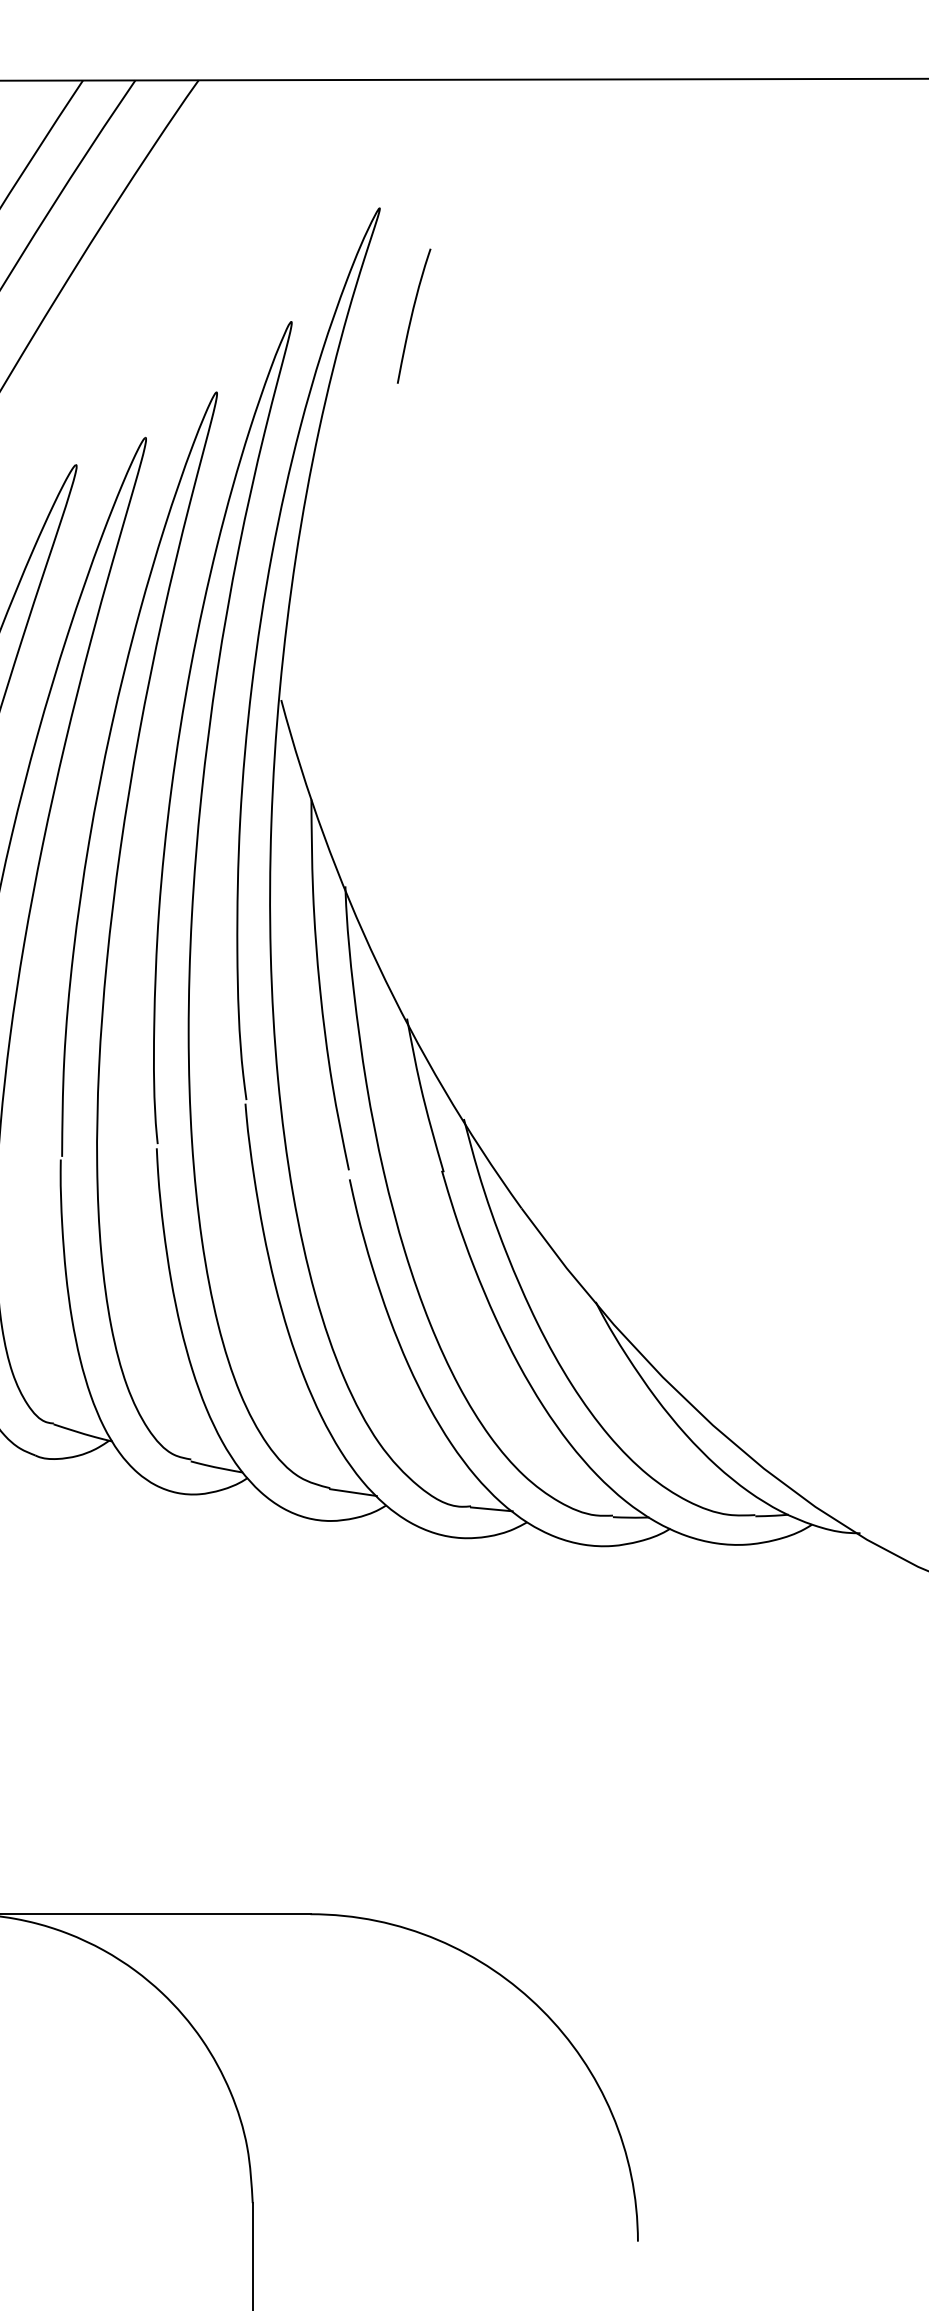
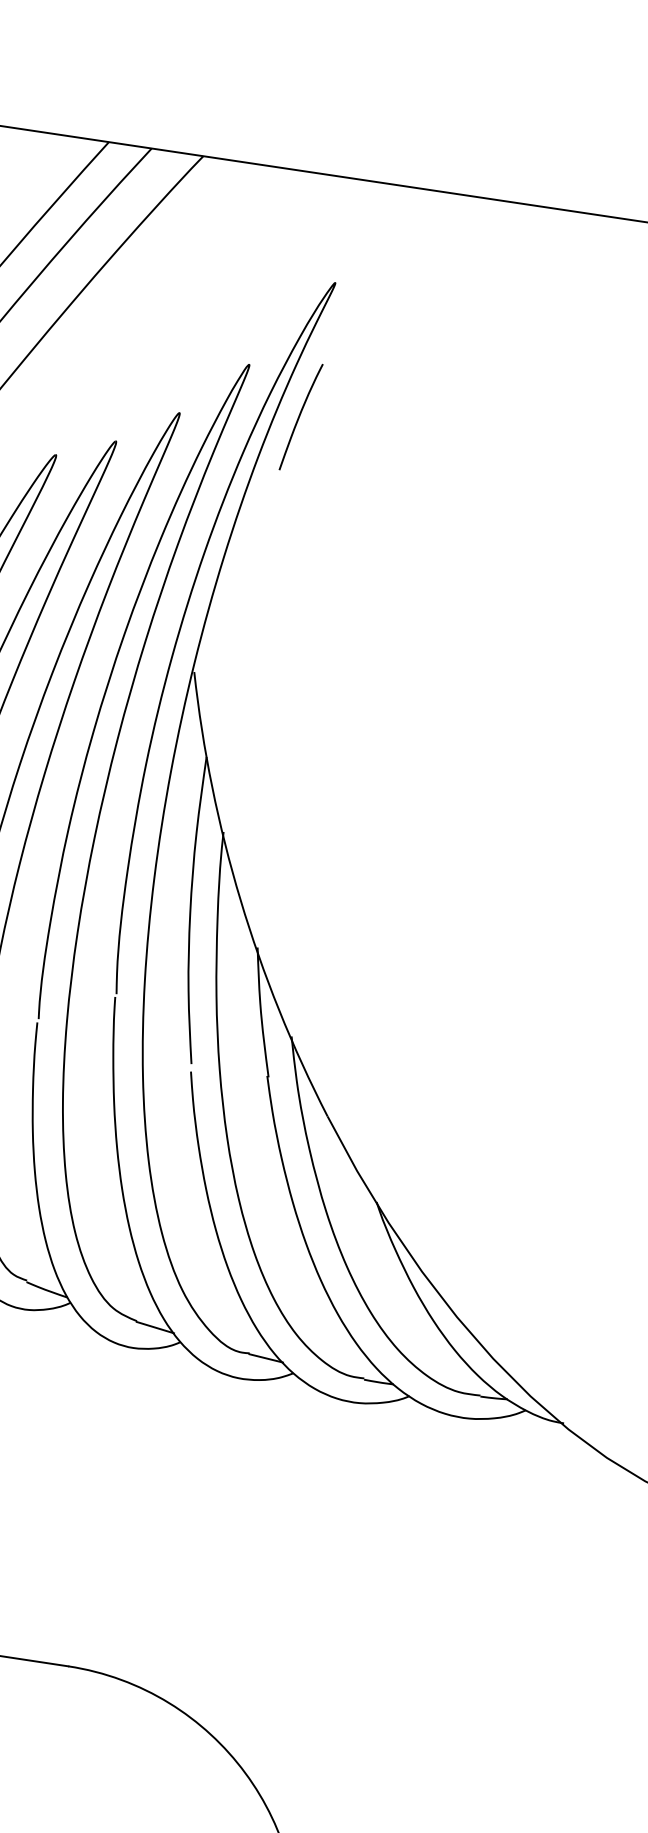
curve: (412, 315) -> (299, 416), moved

